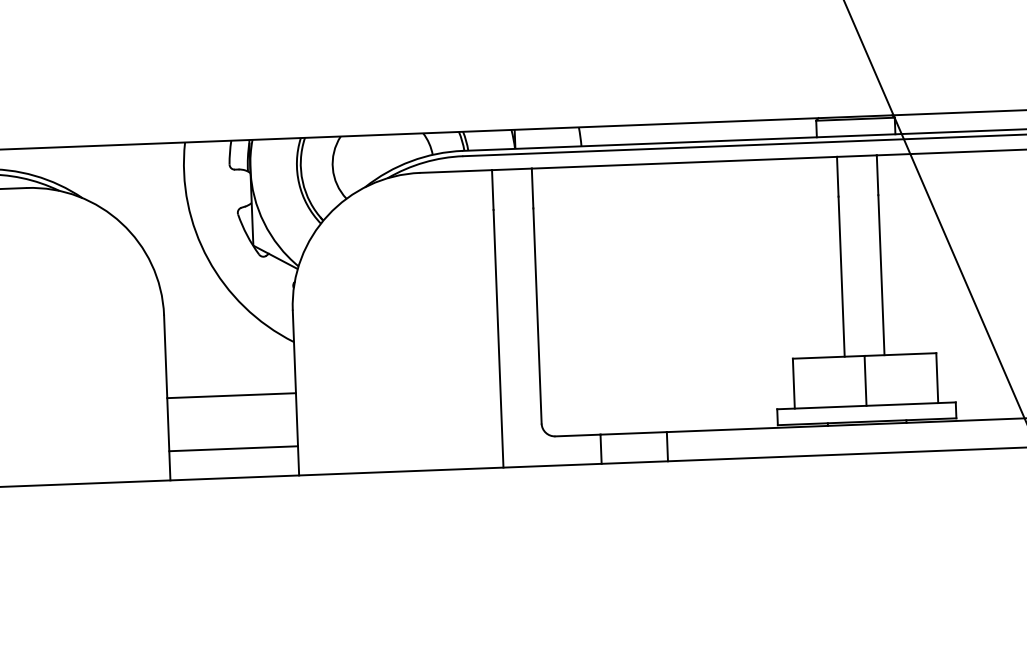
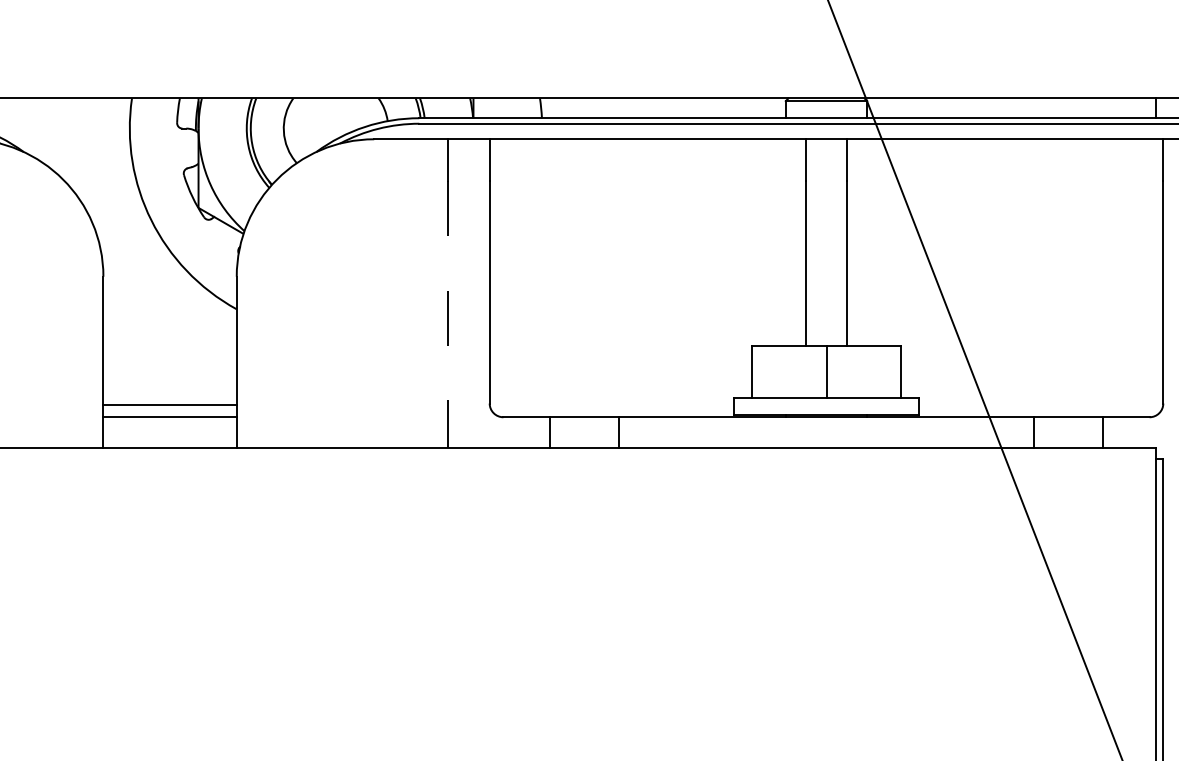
line: (498, 339) -> (448, 314), solid -> dashed
line: (231, 395) -> (169, 405), moved

